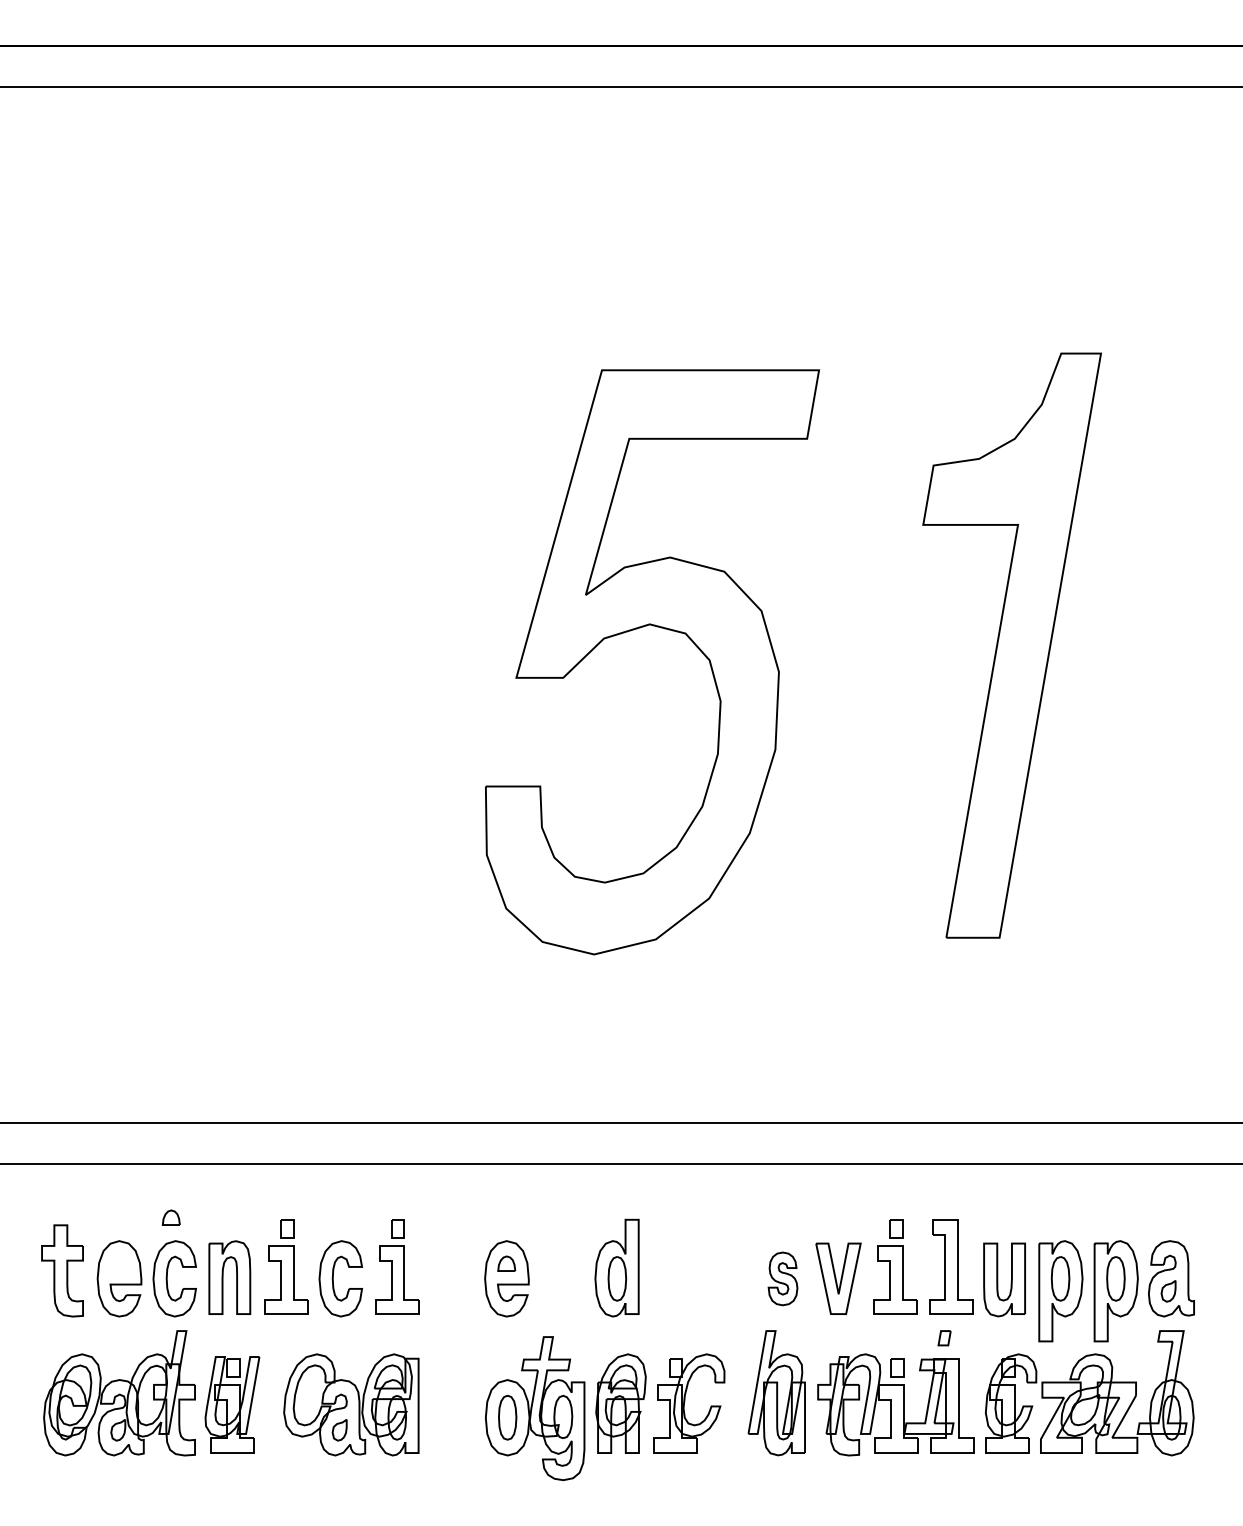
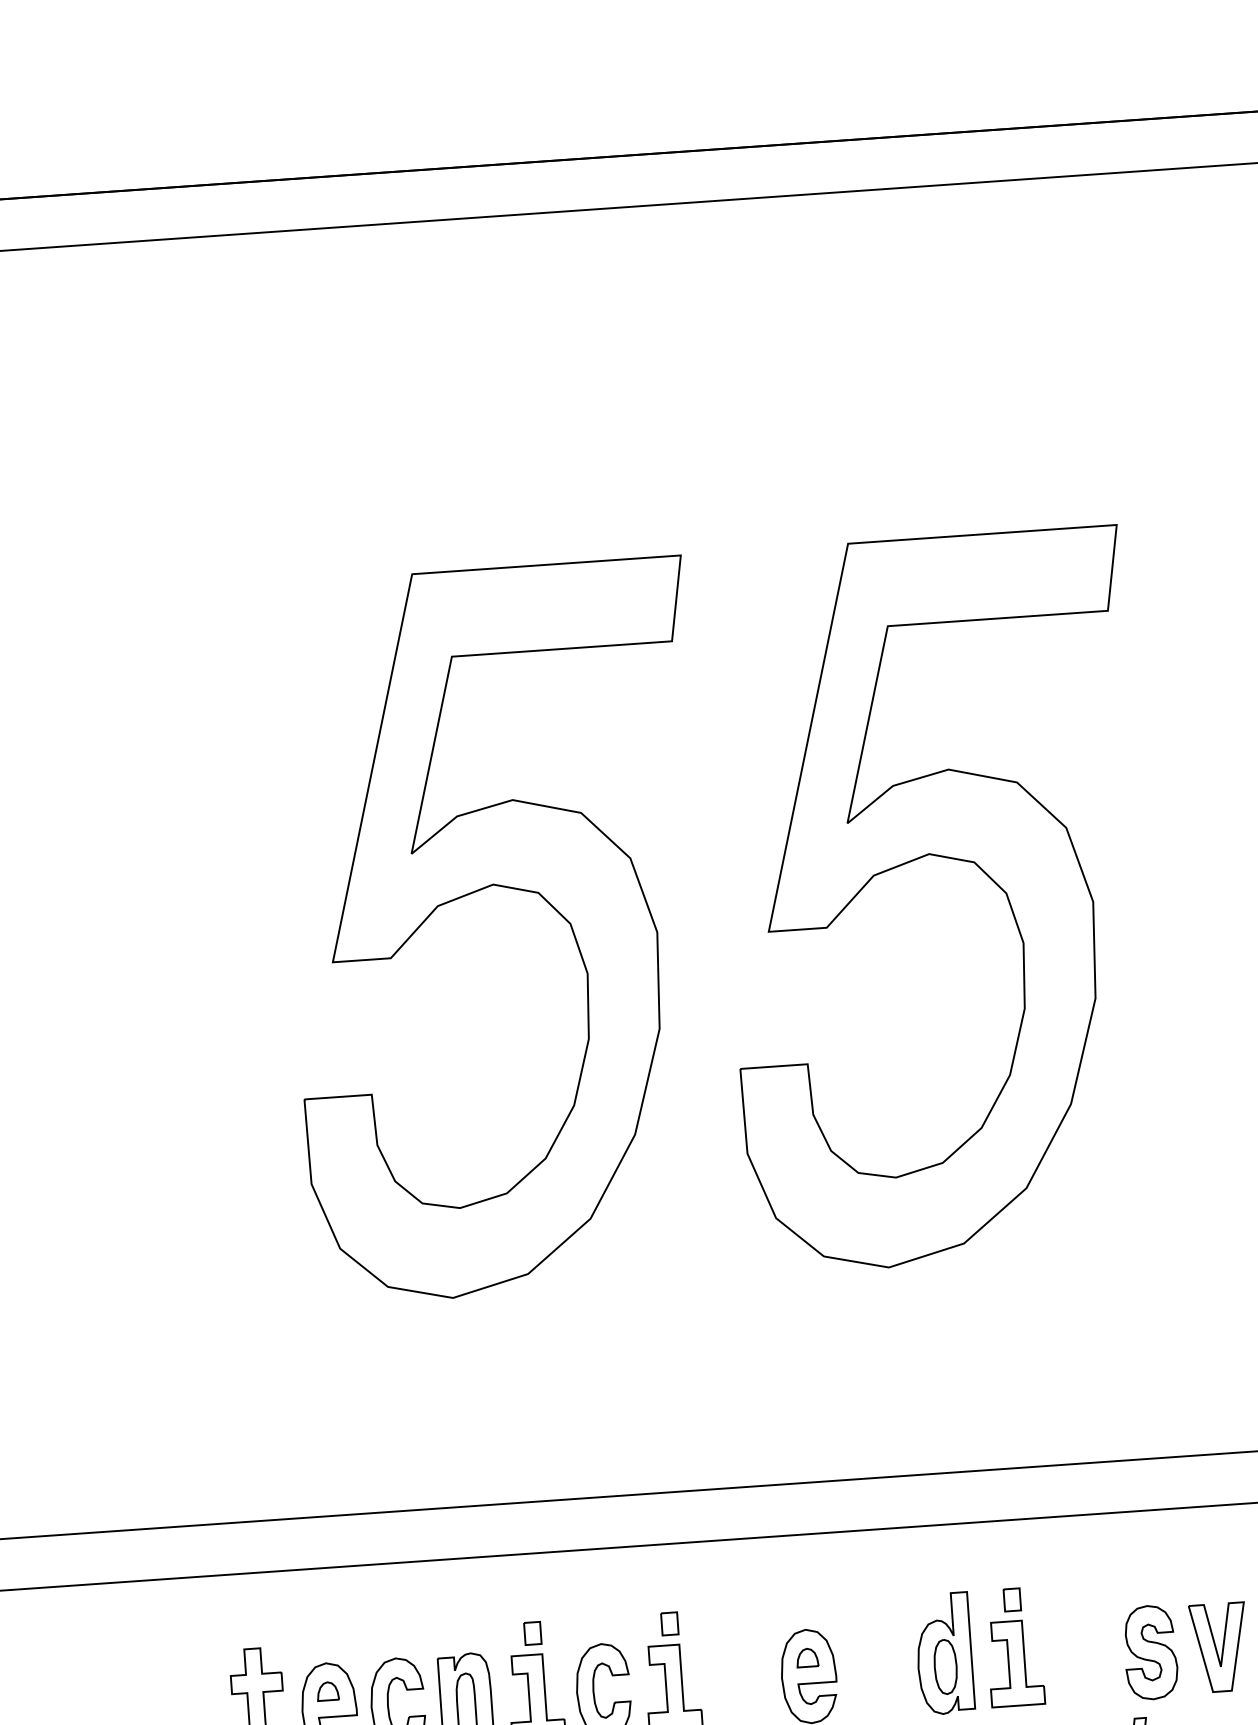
part: (308, 628) -> (507, 888), added
part: (170, 1217) -> (326, 1691), moved
part: (673, 1266) -> (1014, 1646), added
part: (782, 1278) -> (1150, 1652), size x1.43

